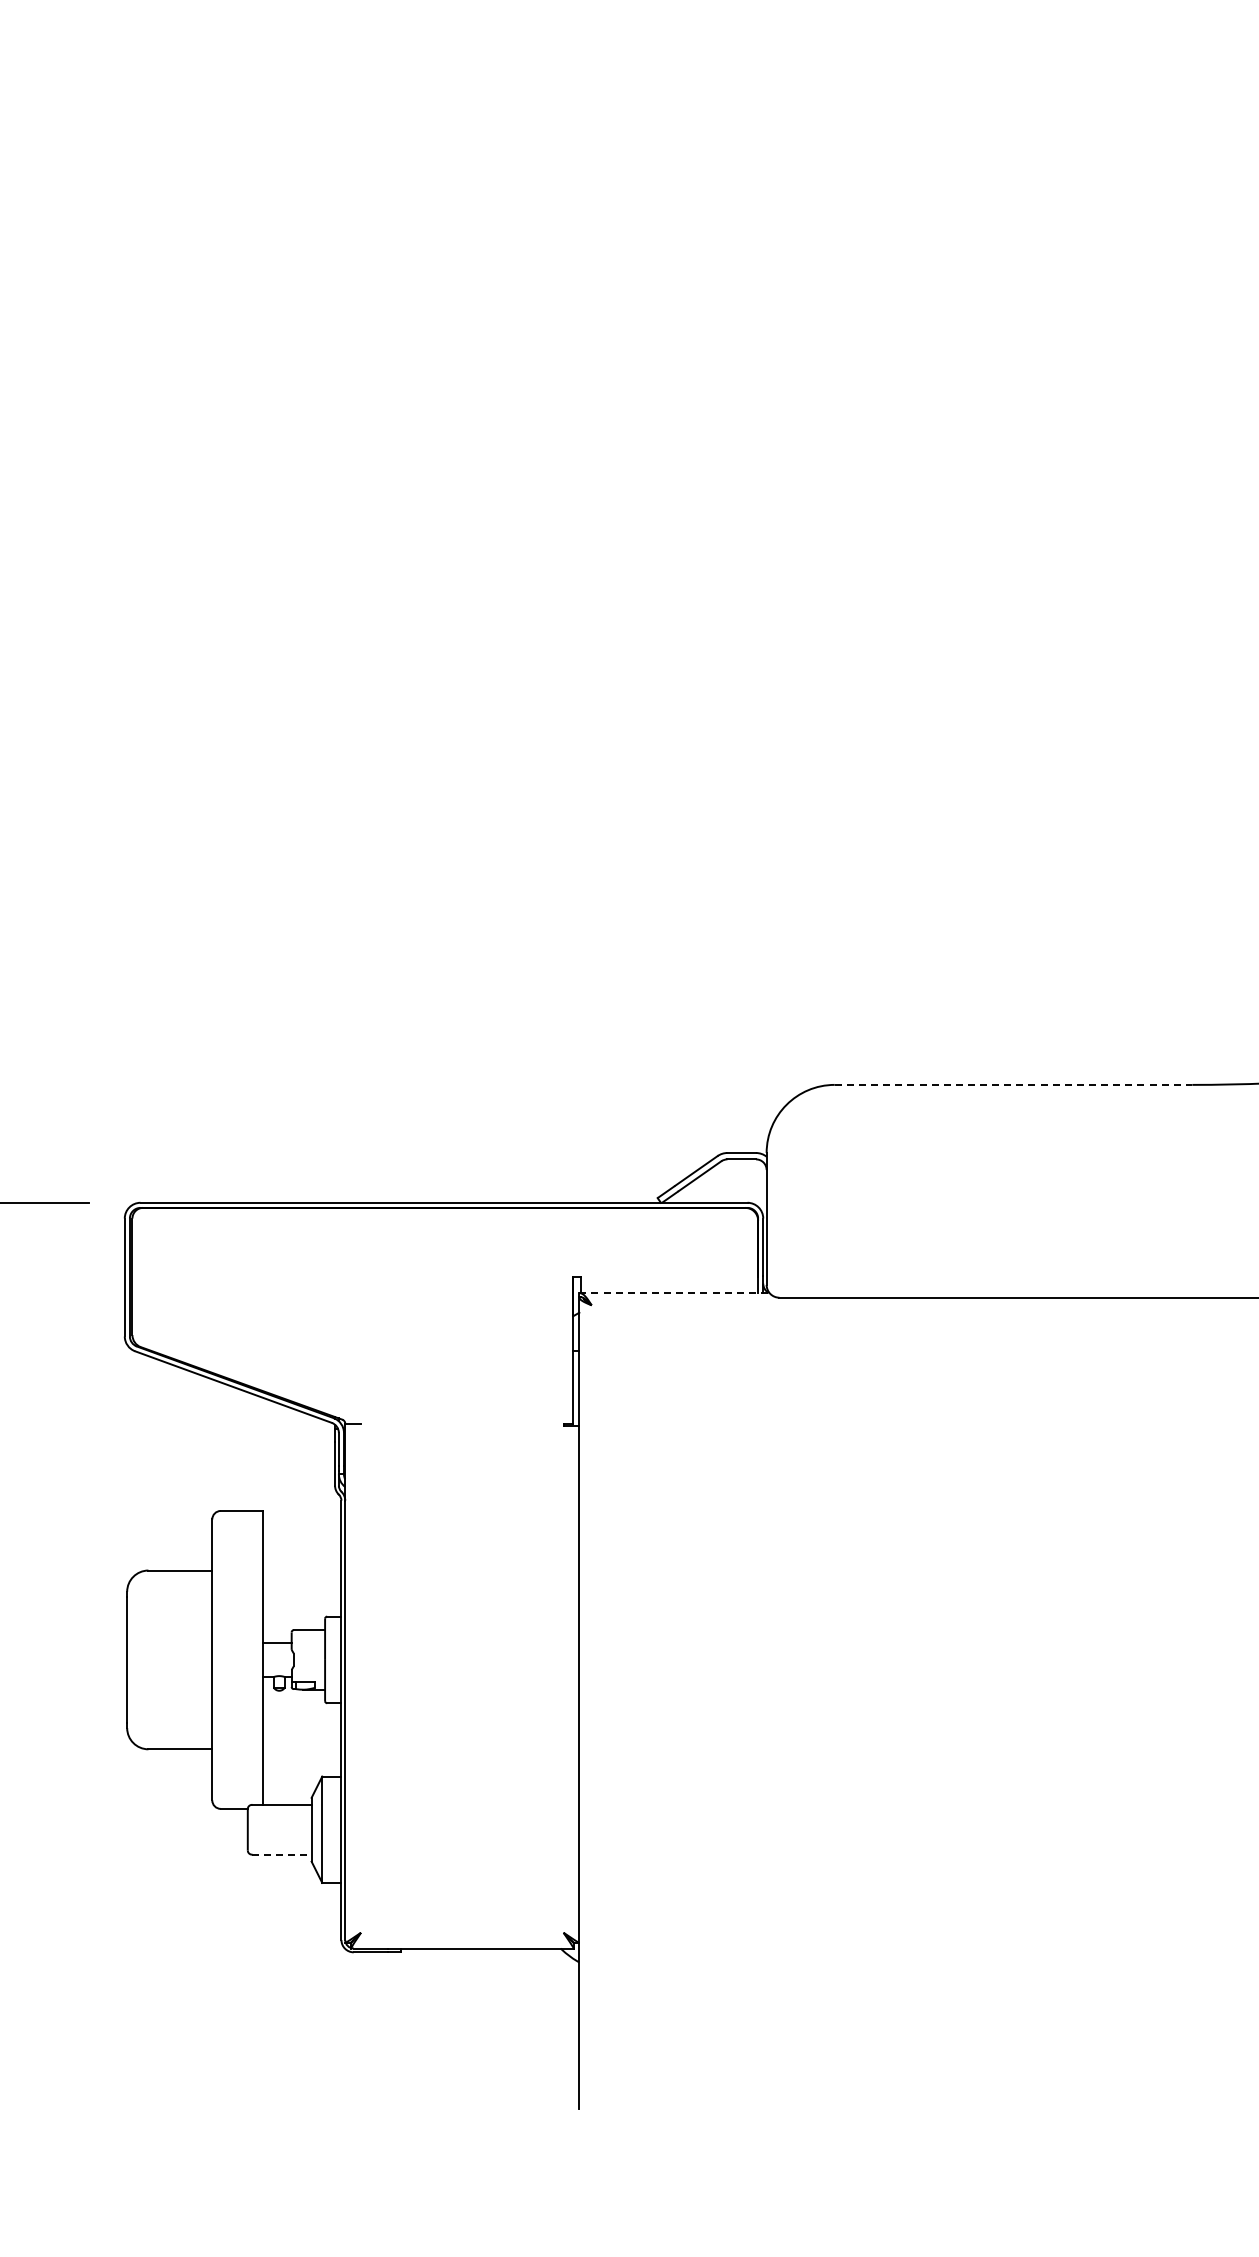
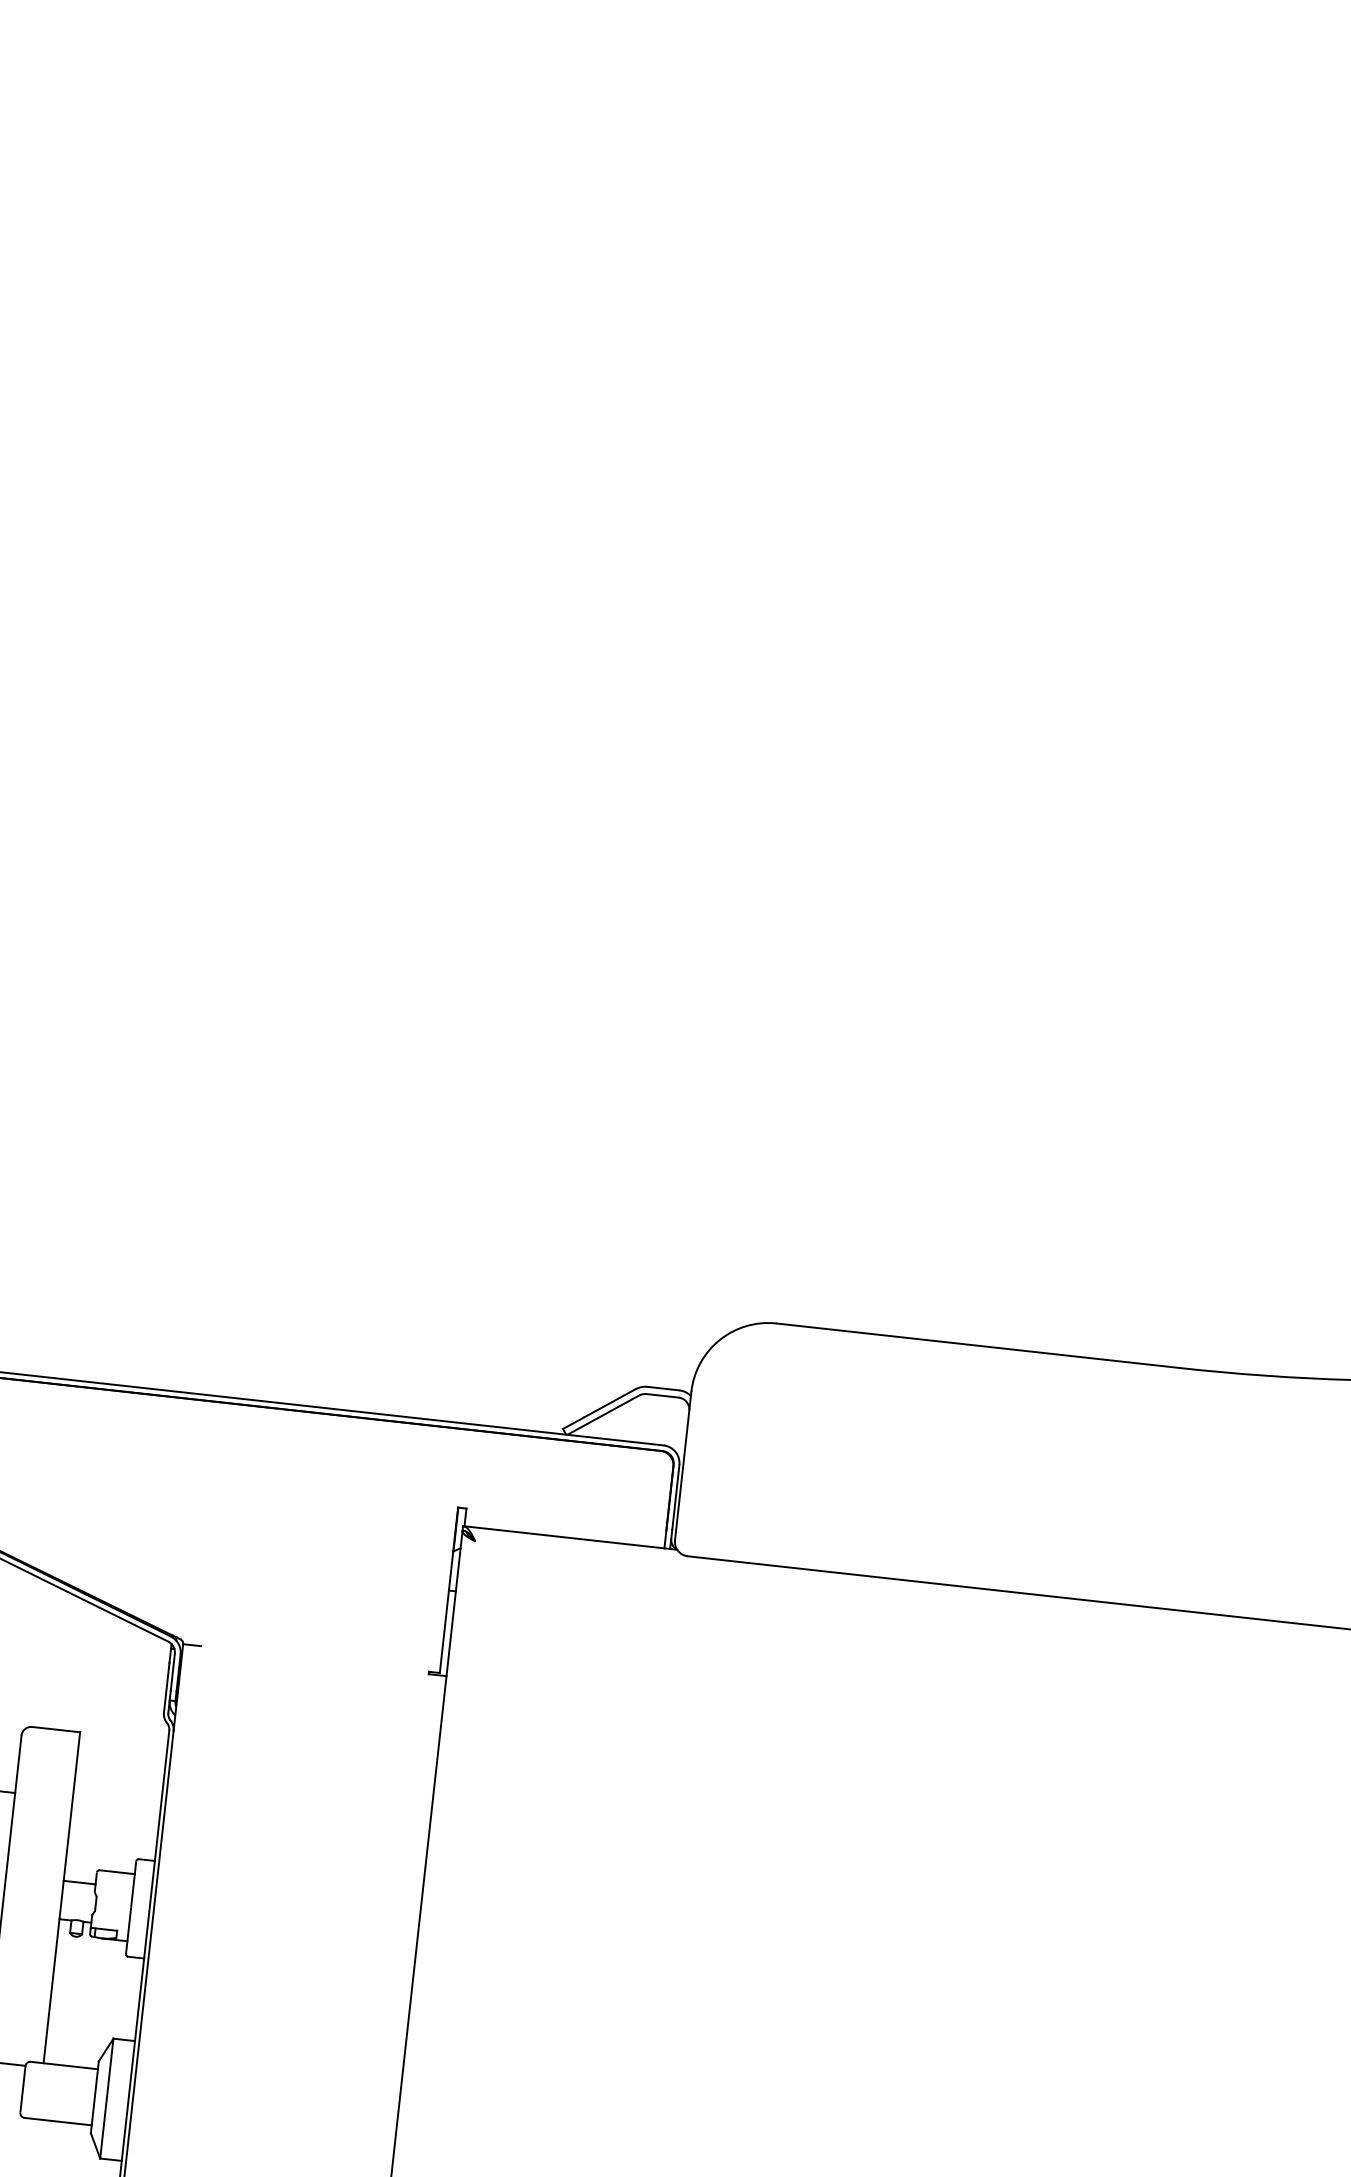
line: (1013, 1084) -> (977, 1345), dashed -> solid
line: (674, 1293) -> (570, 1538), dashed -> solid
line: (281, 1854) -> (57, 2121), dashed -> solid

